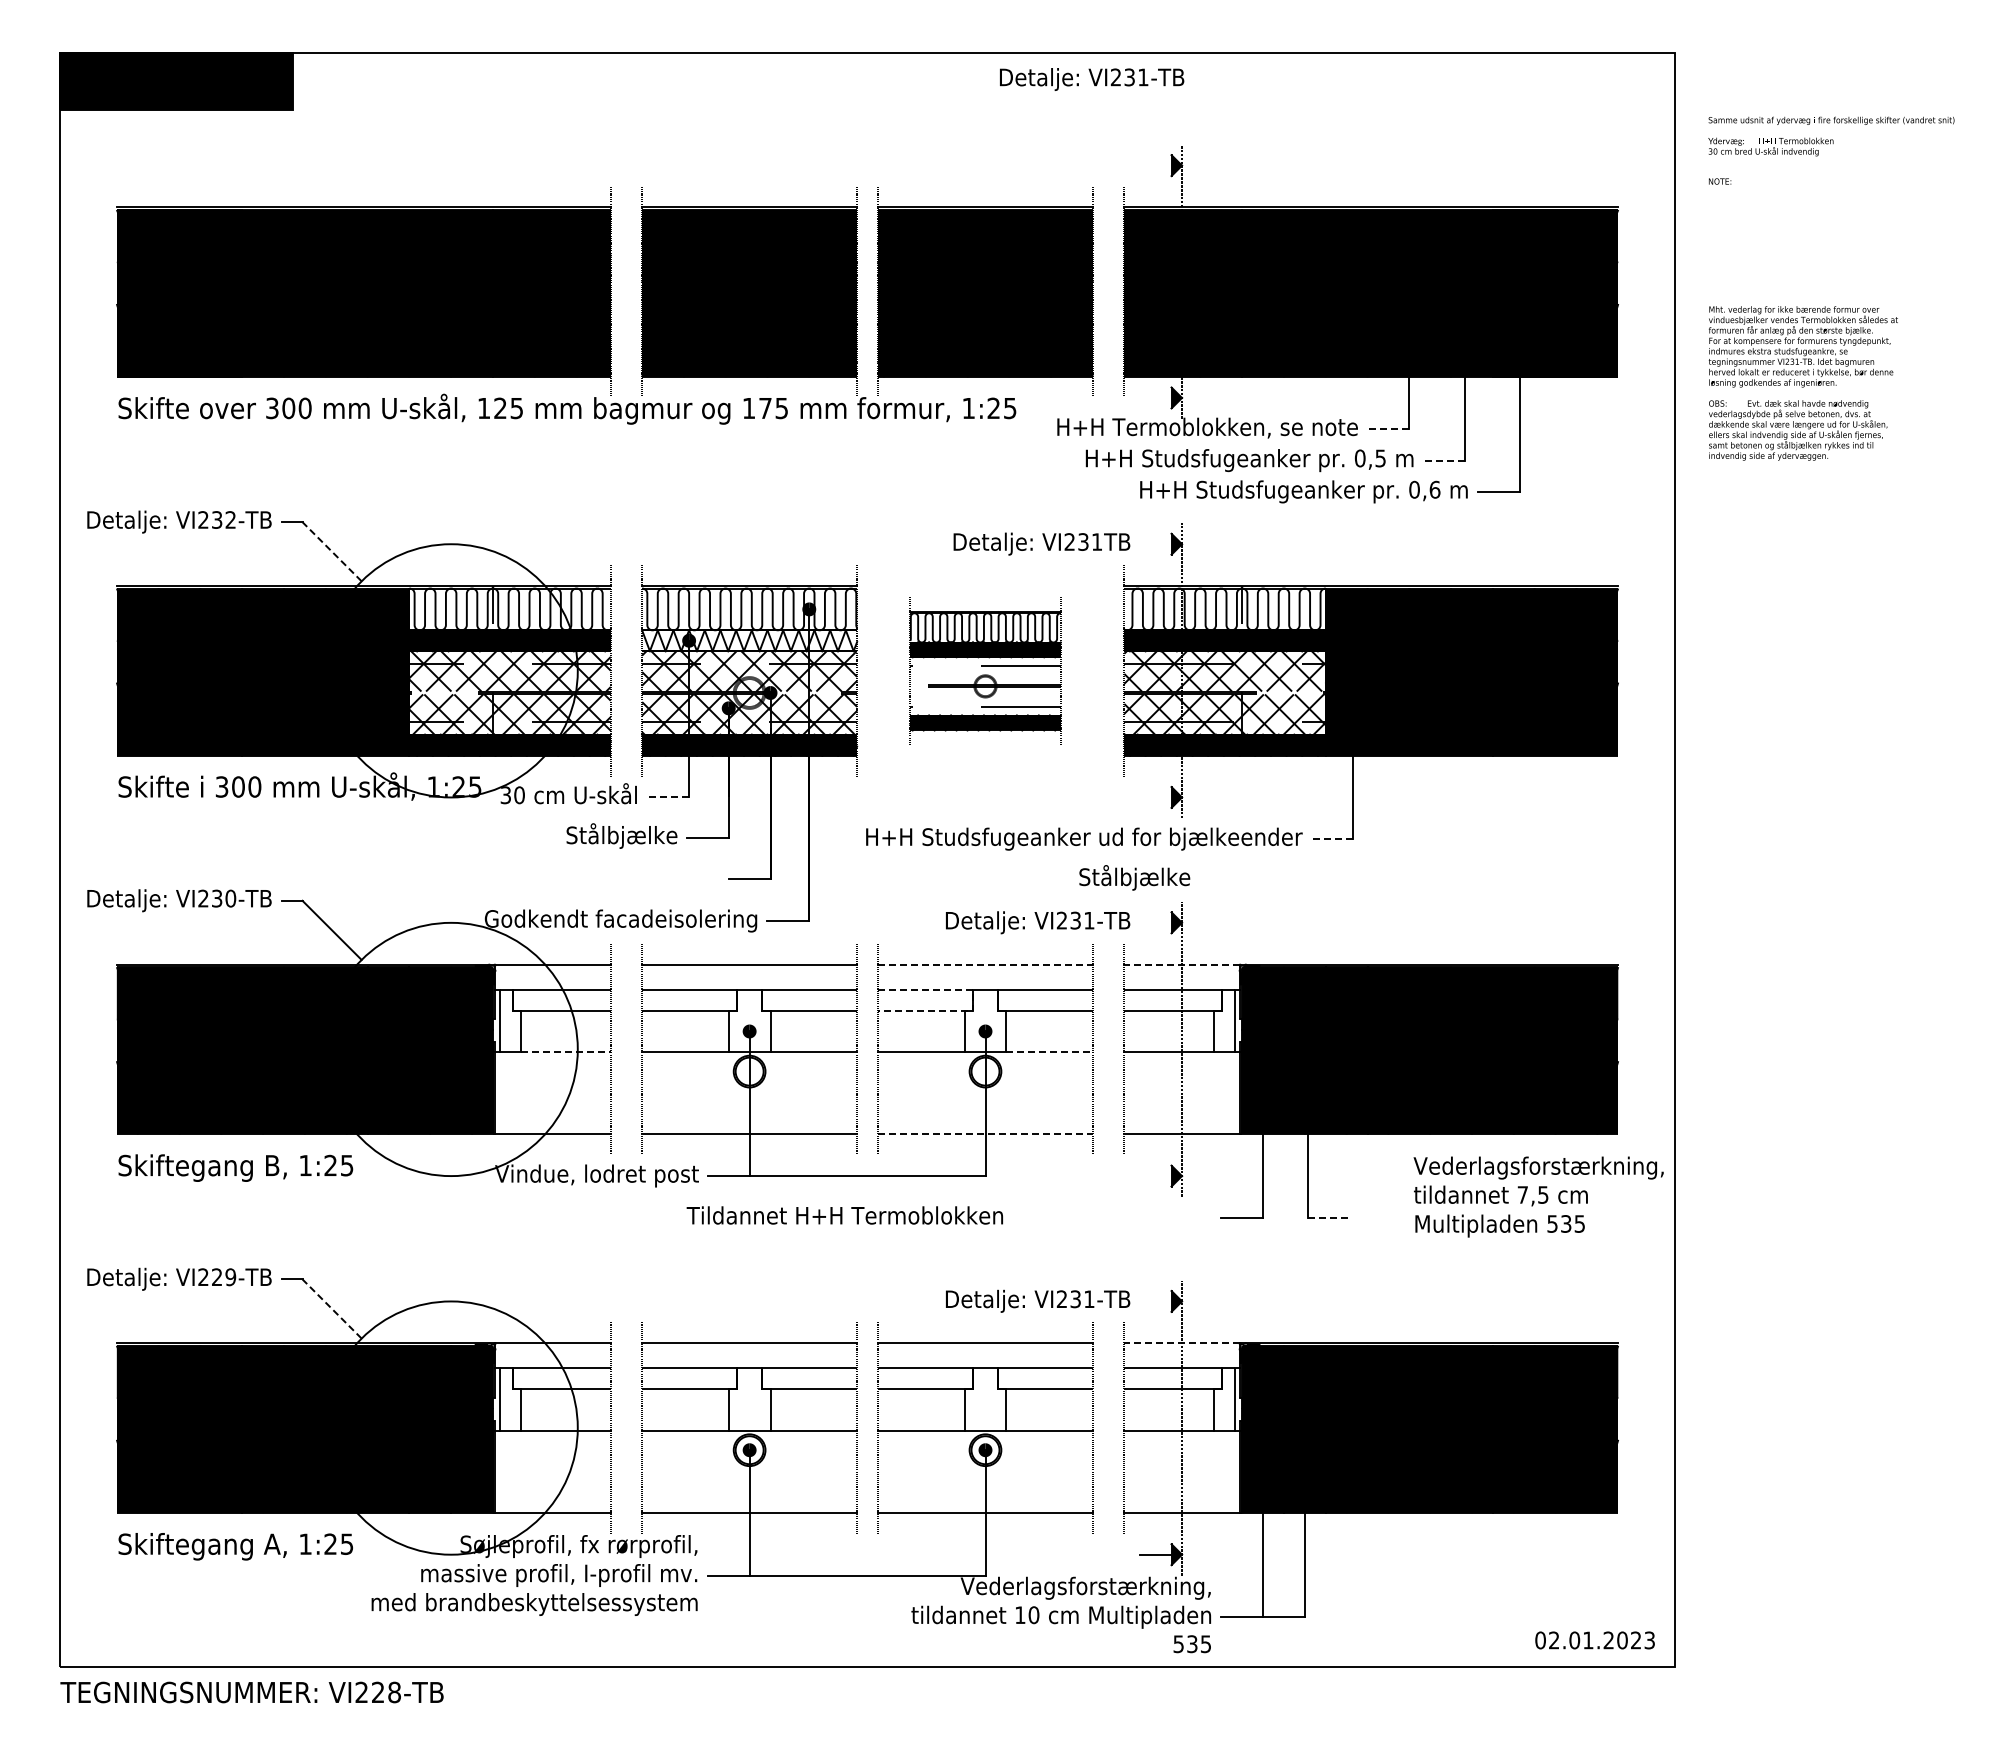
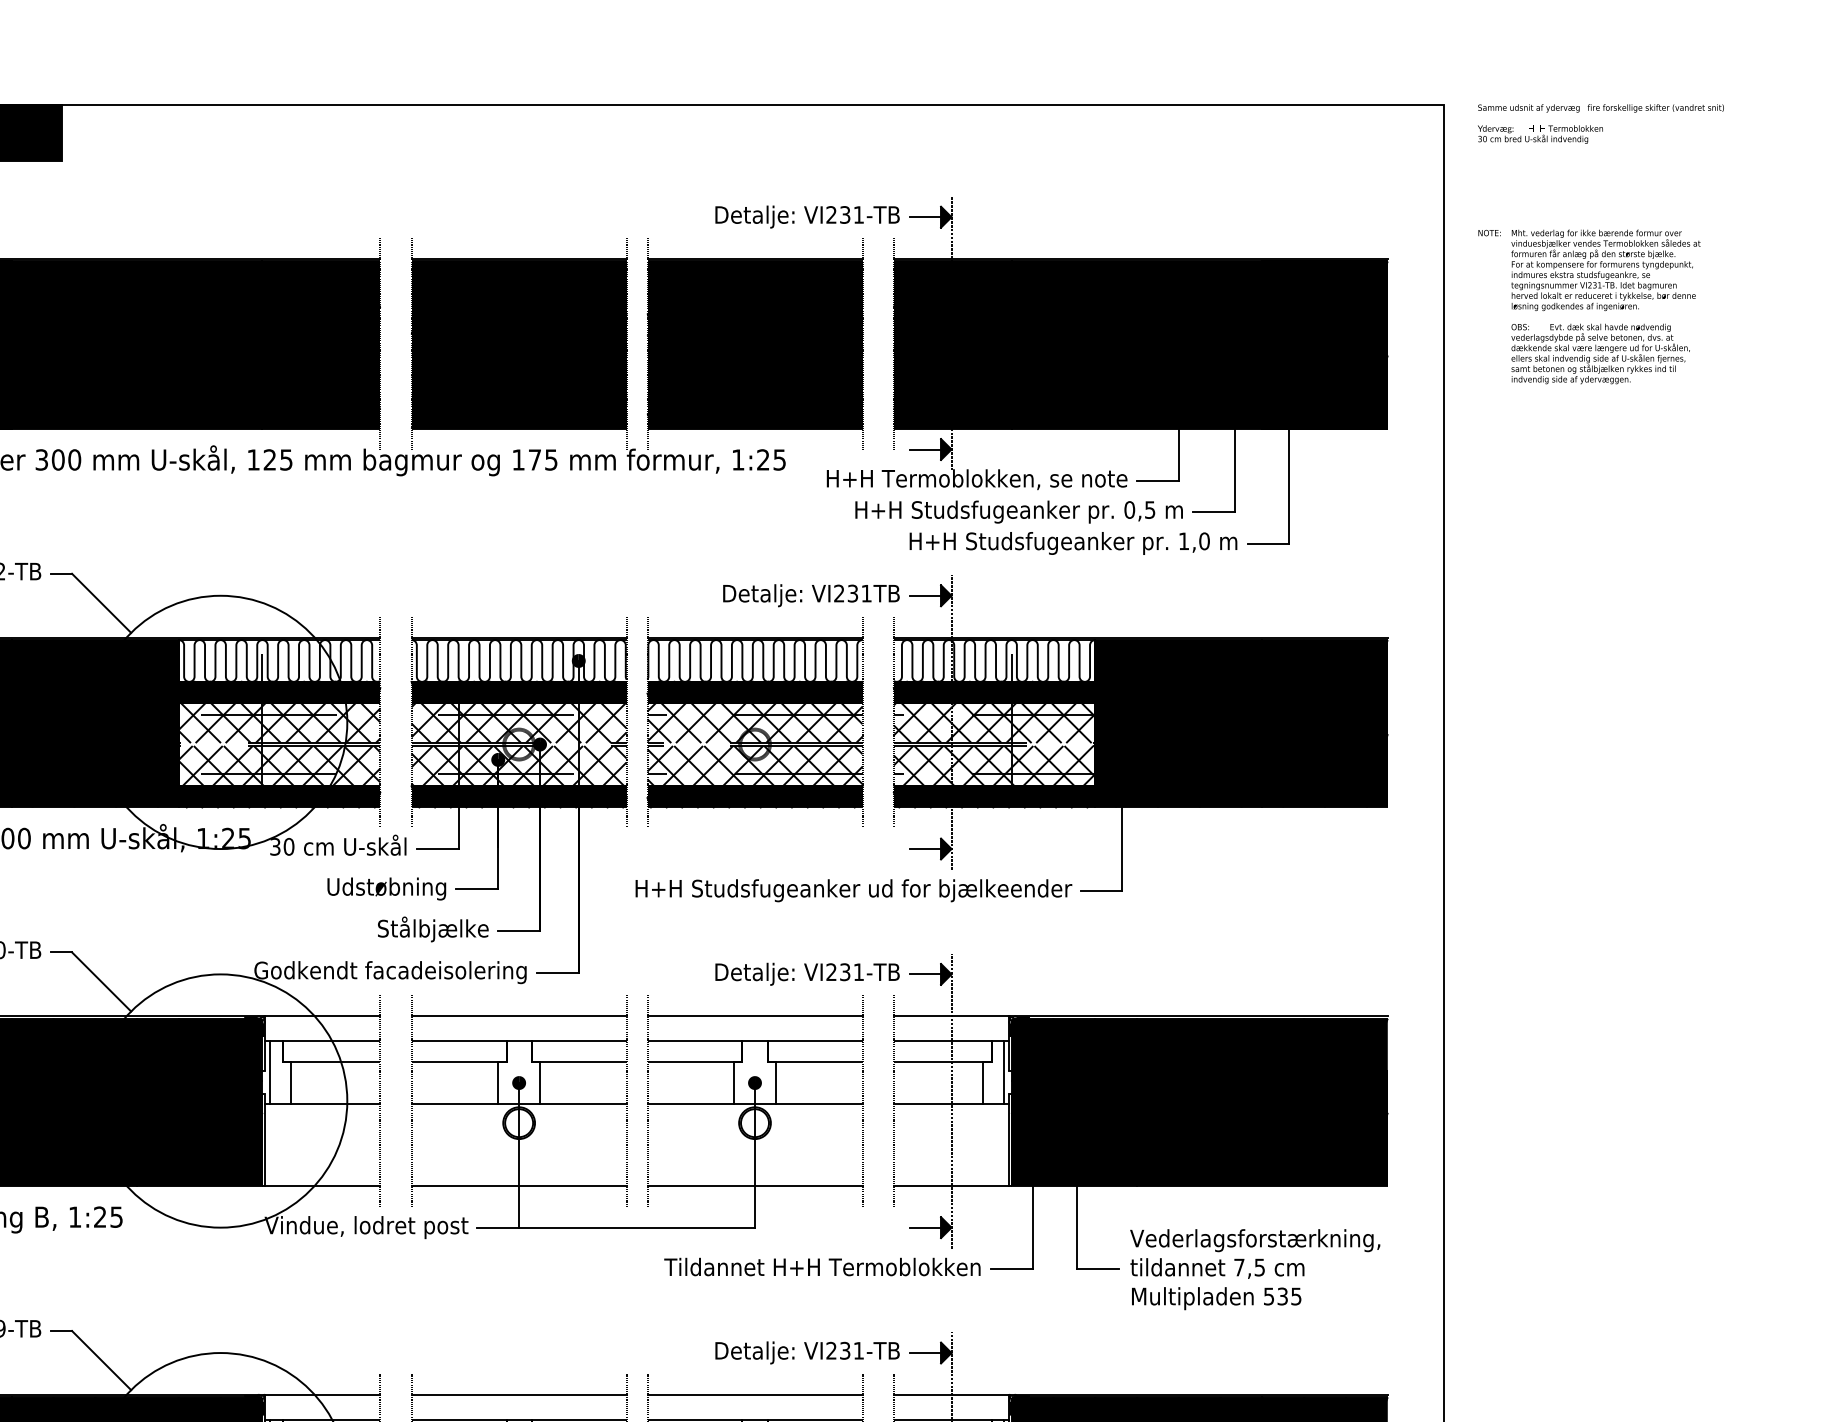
text: (1092, 79) -> (808, 217), moved
text: (1831, 136) -> (1601, 124), moved
line: (1155, 165) -> (925, 217), added
text: (1802, 383) -> (1605, 307), moved
line: (1155, 397) -> (925, 449), added
line: (1388, 429) -> (1158, 481), dashed -> solid
line: (1444, 460) -> (1214, 512), dashed -> solid
text: (1424, 489) -> (1194, 541), 0,6 -> 1,0
line: (1155, 544) -> (925, 596), added
line: (332, 551) -> (102, 603), dashed -> solid
fill: (749, 640) -> (519, 692), added
part: (985, 670) -> (755, 722), size x1.43
line: (668, 797) -> (438, 849), dashed -> solid
line: (1155, 797) -> (925, 849), added
text: (617, 835) -> (387, 887), Stålbjælke -> Udstøbning
line: (1332, 839) -> (1102, 891), dashed -> solid
text: (1134, 877) -> (433, 929), moved
line: (1155, 922) -> (925, 974), added
line: (985, 964) -> (755, 1016), dashed -> solid
line: (1182, 964) -> (952, 1016), dashed -> solid
line: (972, 1000) -> (742, 1052), dashed -> solid
line: (566, 1052) -> (336, 1104), dashed -> solid
line: (1050, 1052) -> (820, 1104), dashed -> solid
line: (985, 1134) -> (755, 1186), dashed -> solid
line: (1155, 1176) -> (925, 1228), added
text: (1538, 1196) -> (1255, 1269), moved
text: (844, 1215) -> (822, 1267), moved
line: (1328, 1217) -> (1098, 1269), dashed -> solid
line: (1155, 1301) -> (925, 1353), added
line: (332, 1308) -> (102, 1360), dashed -> solid
line: (1182, 1343) -> (952, 1395), dashed -> solid

